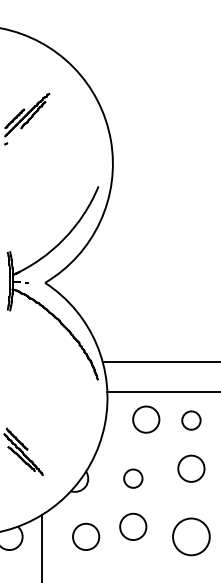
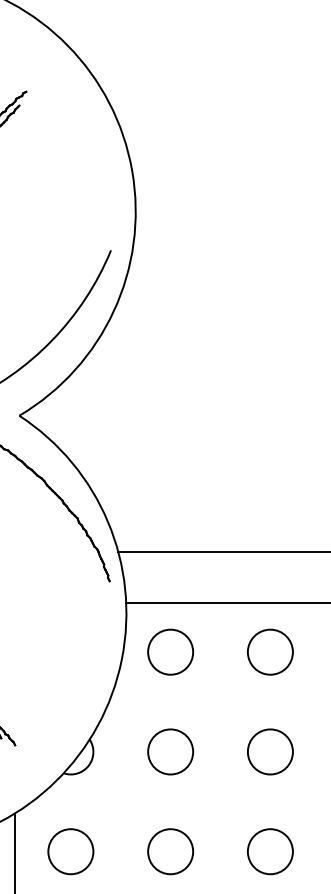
circle: (146, 419) -> (171, 651), moved
circle: (191, 420) -> (270, 651), size x1.43
circle: (191, 468) -> (270, 751), moved
circle: (133, 478) -> (171, 751), size x1.43
circle: (133, 526) -> (171, 851), moved
circle: (86, 536) -> (71, 851), moved
circle: (191, 536) -> (270, 851), size x0.71

